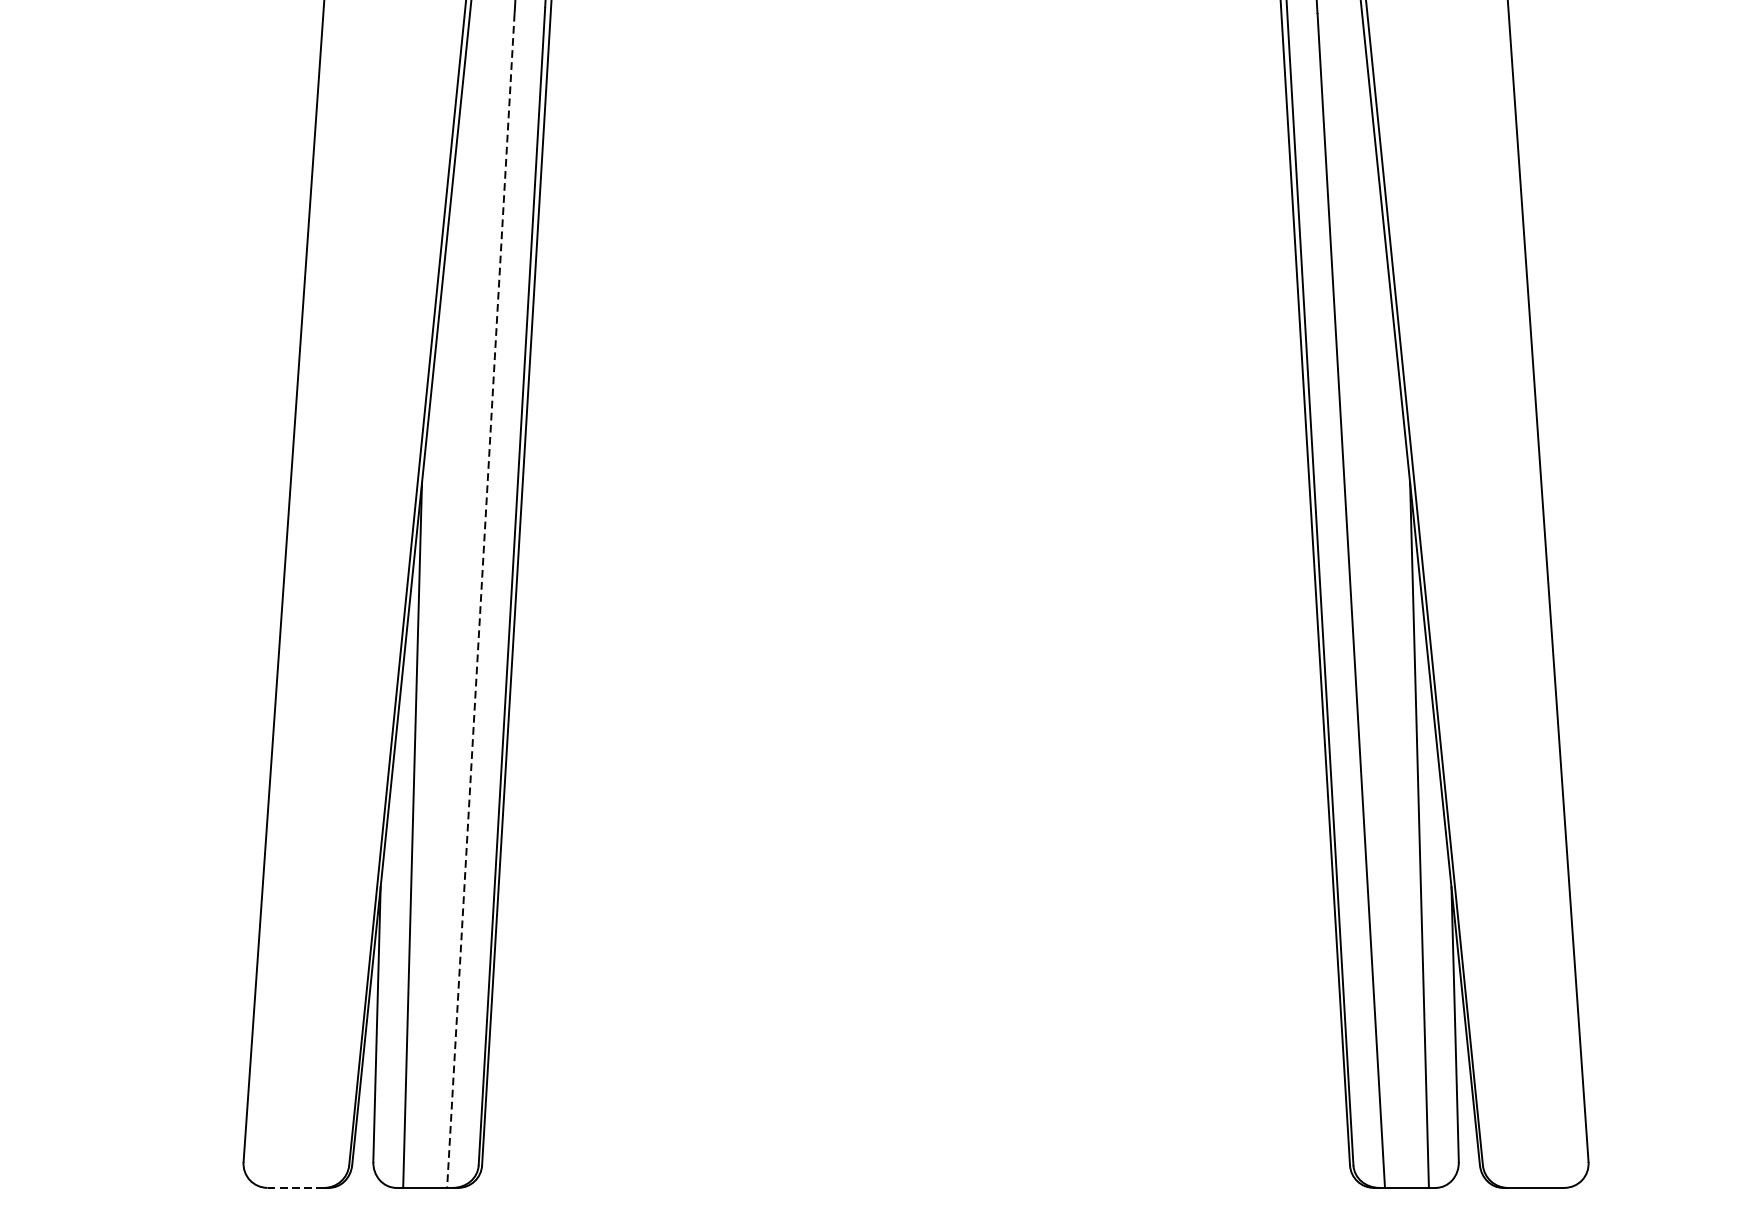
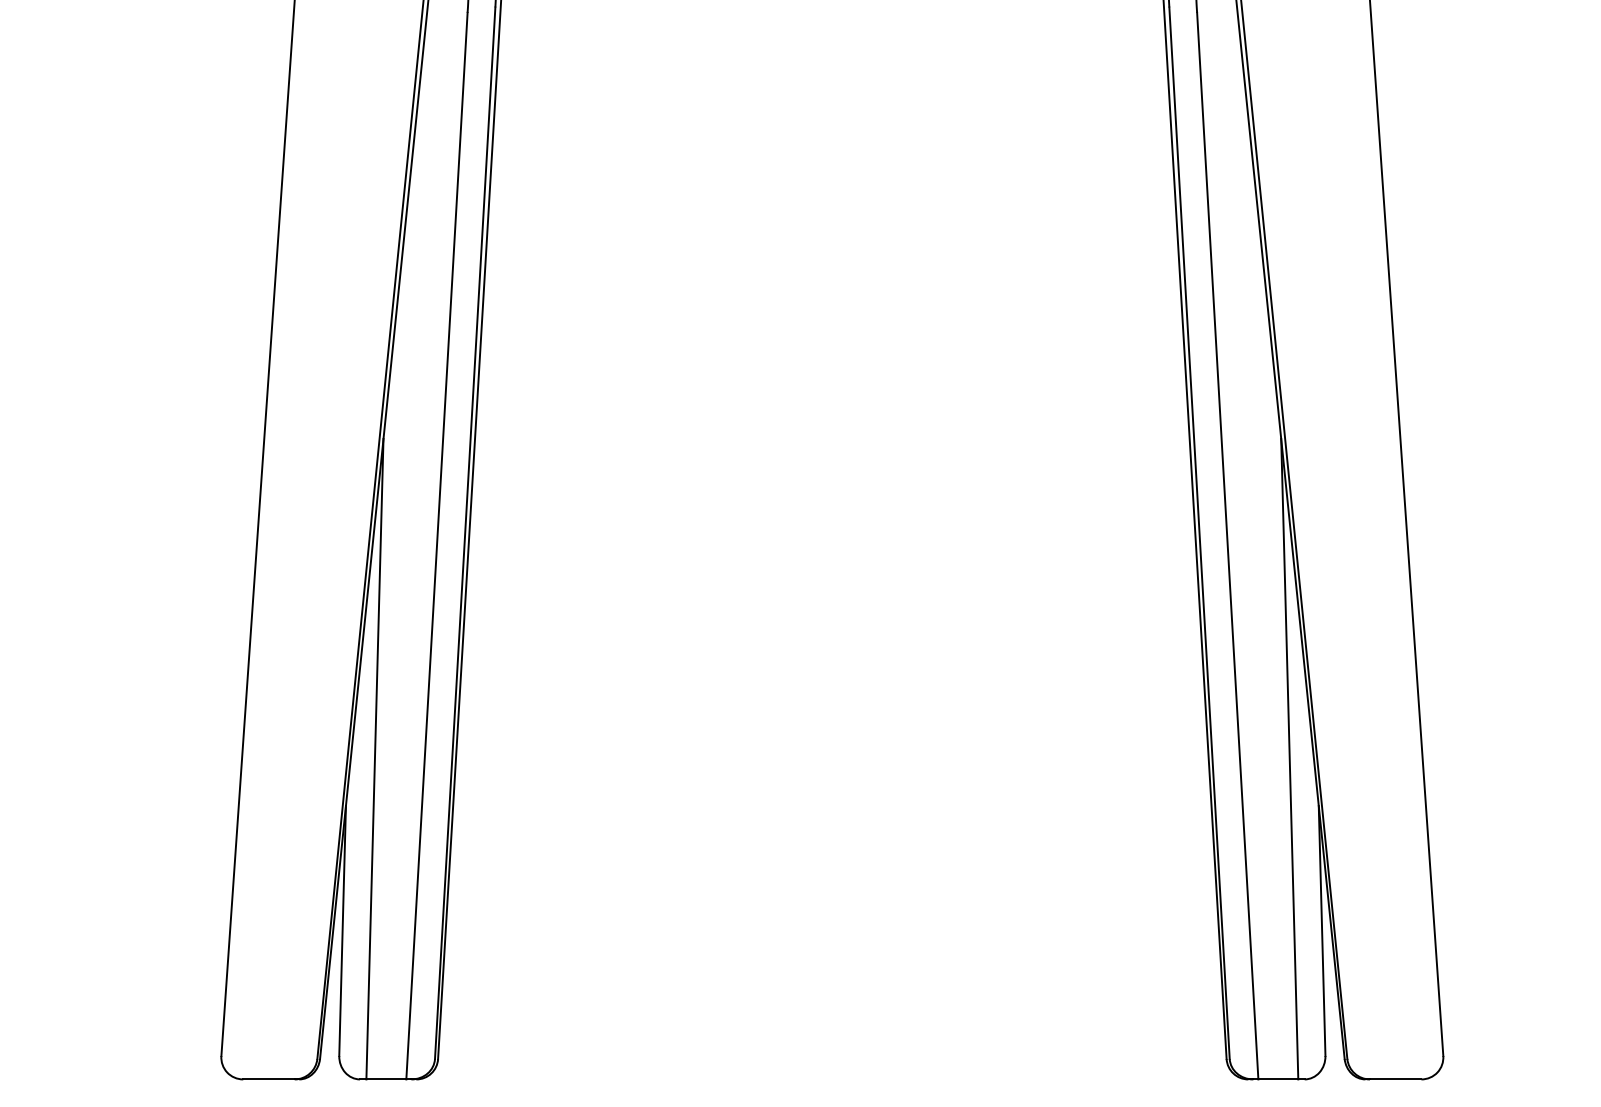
line: (480, 601) -> (436, 546), dashed -> solid
line: (296, 1187) -> (269, 1079), dashed -> solid

